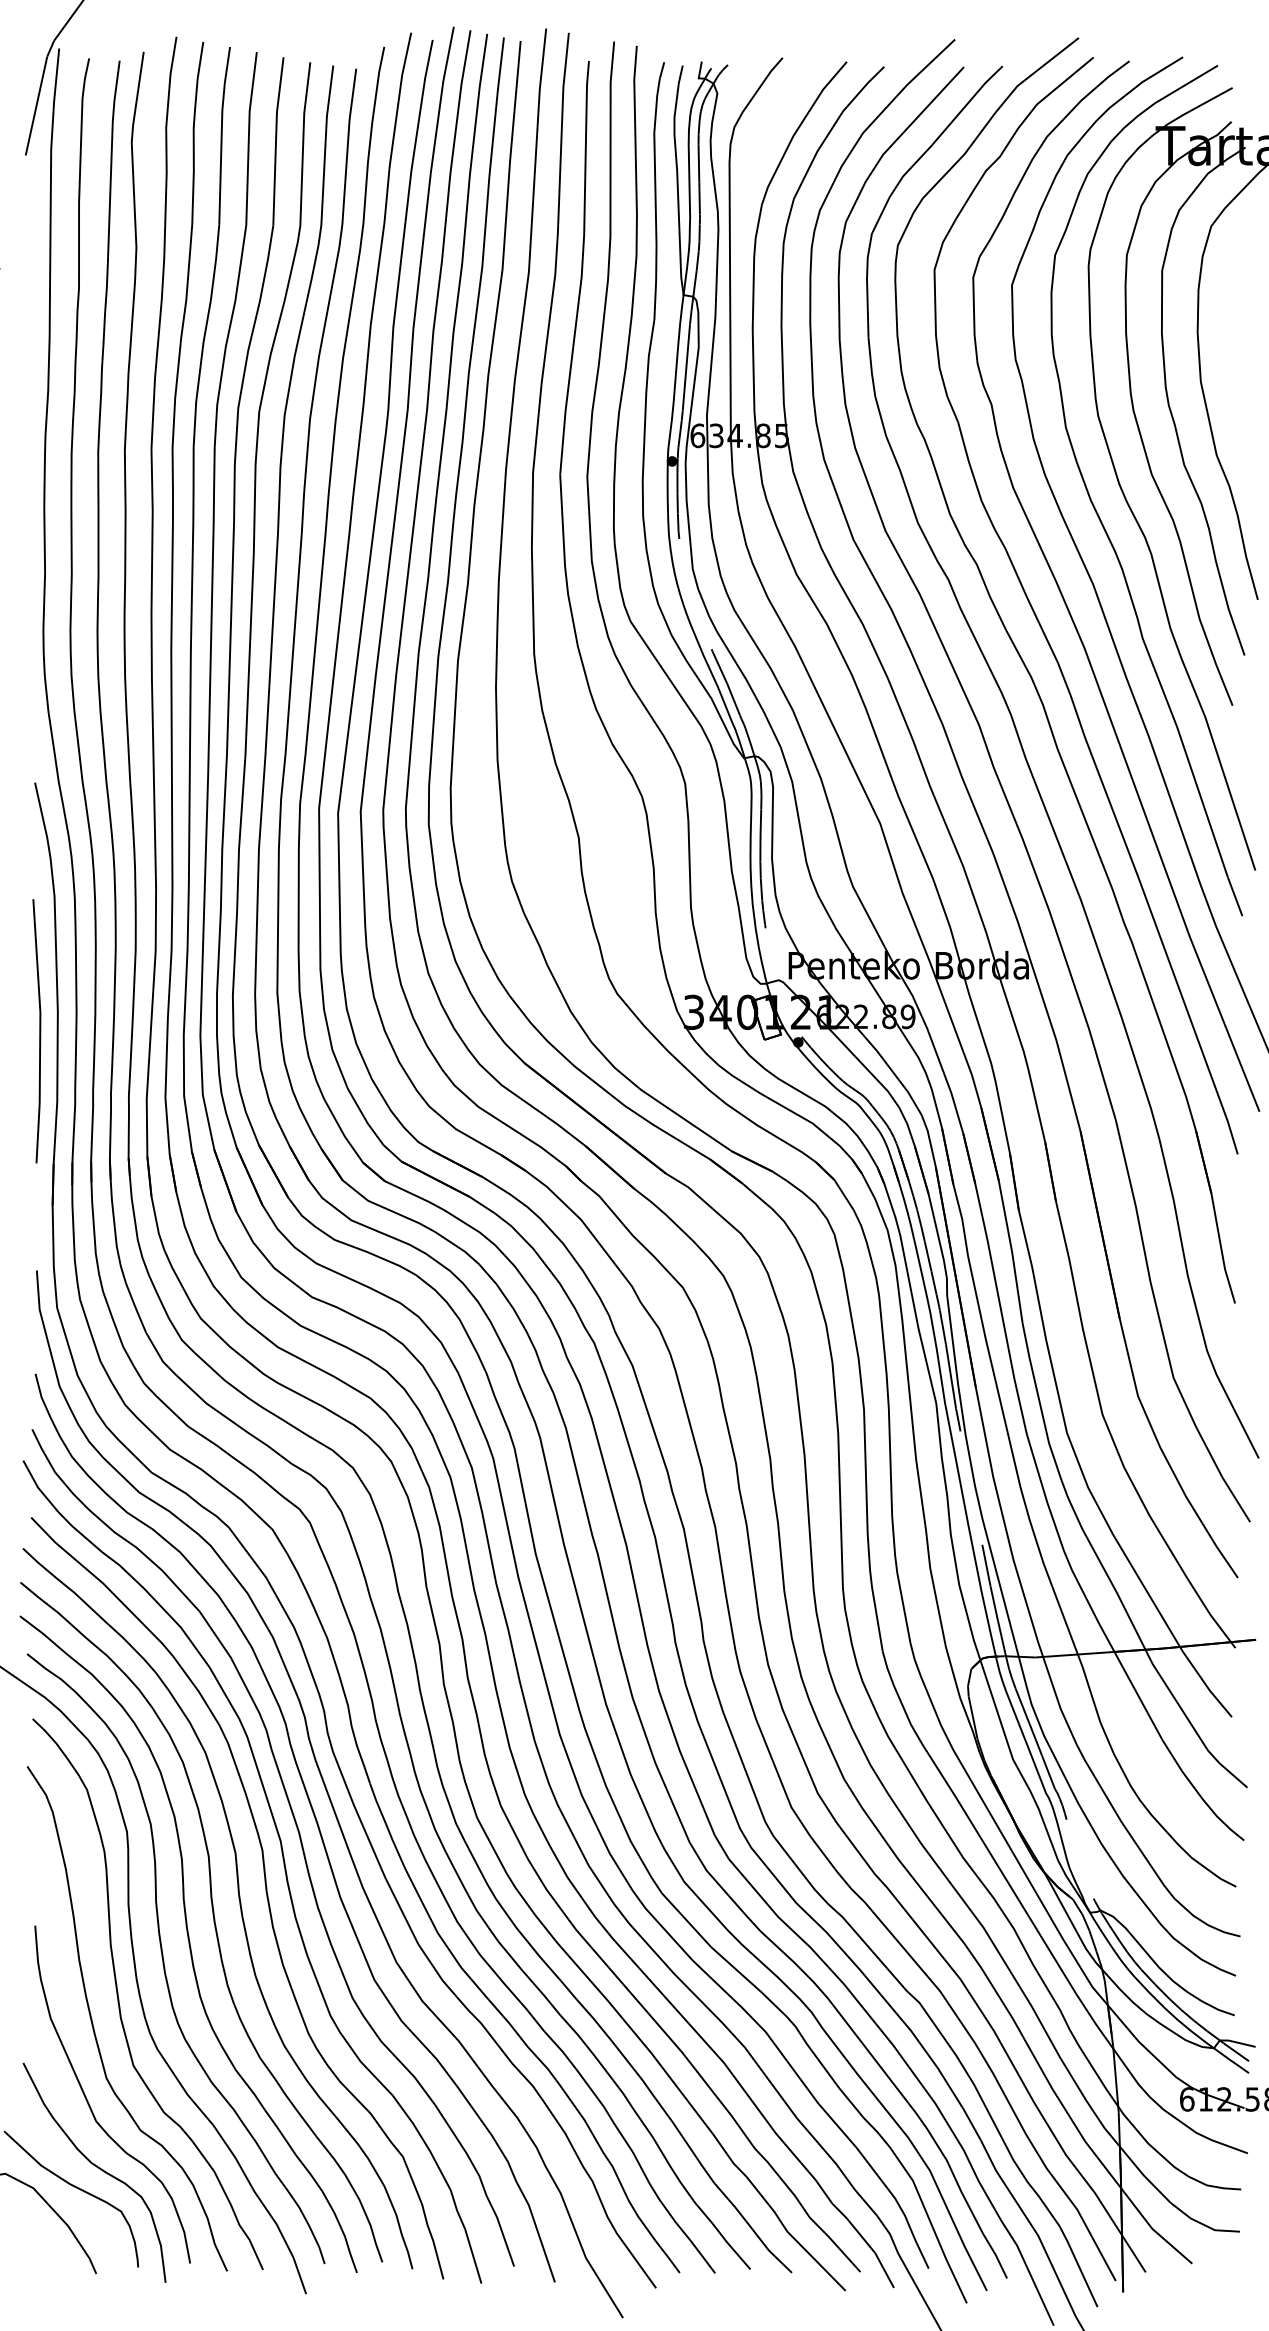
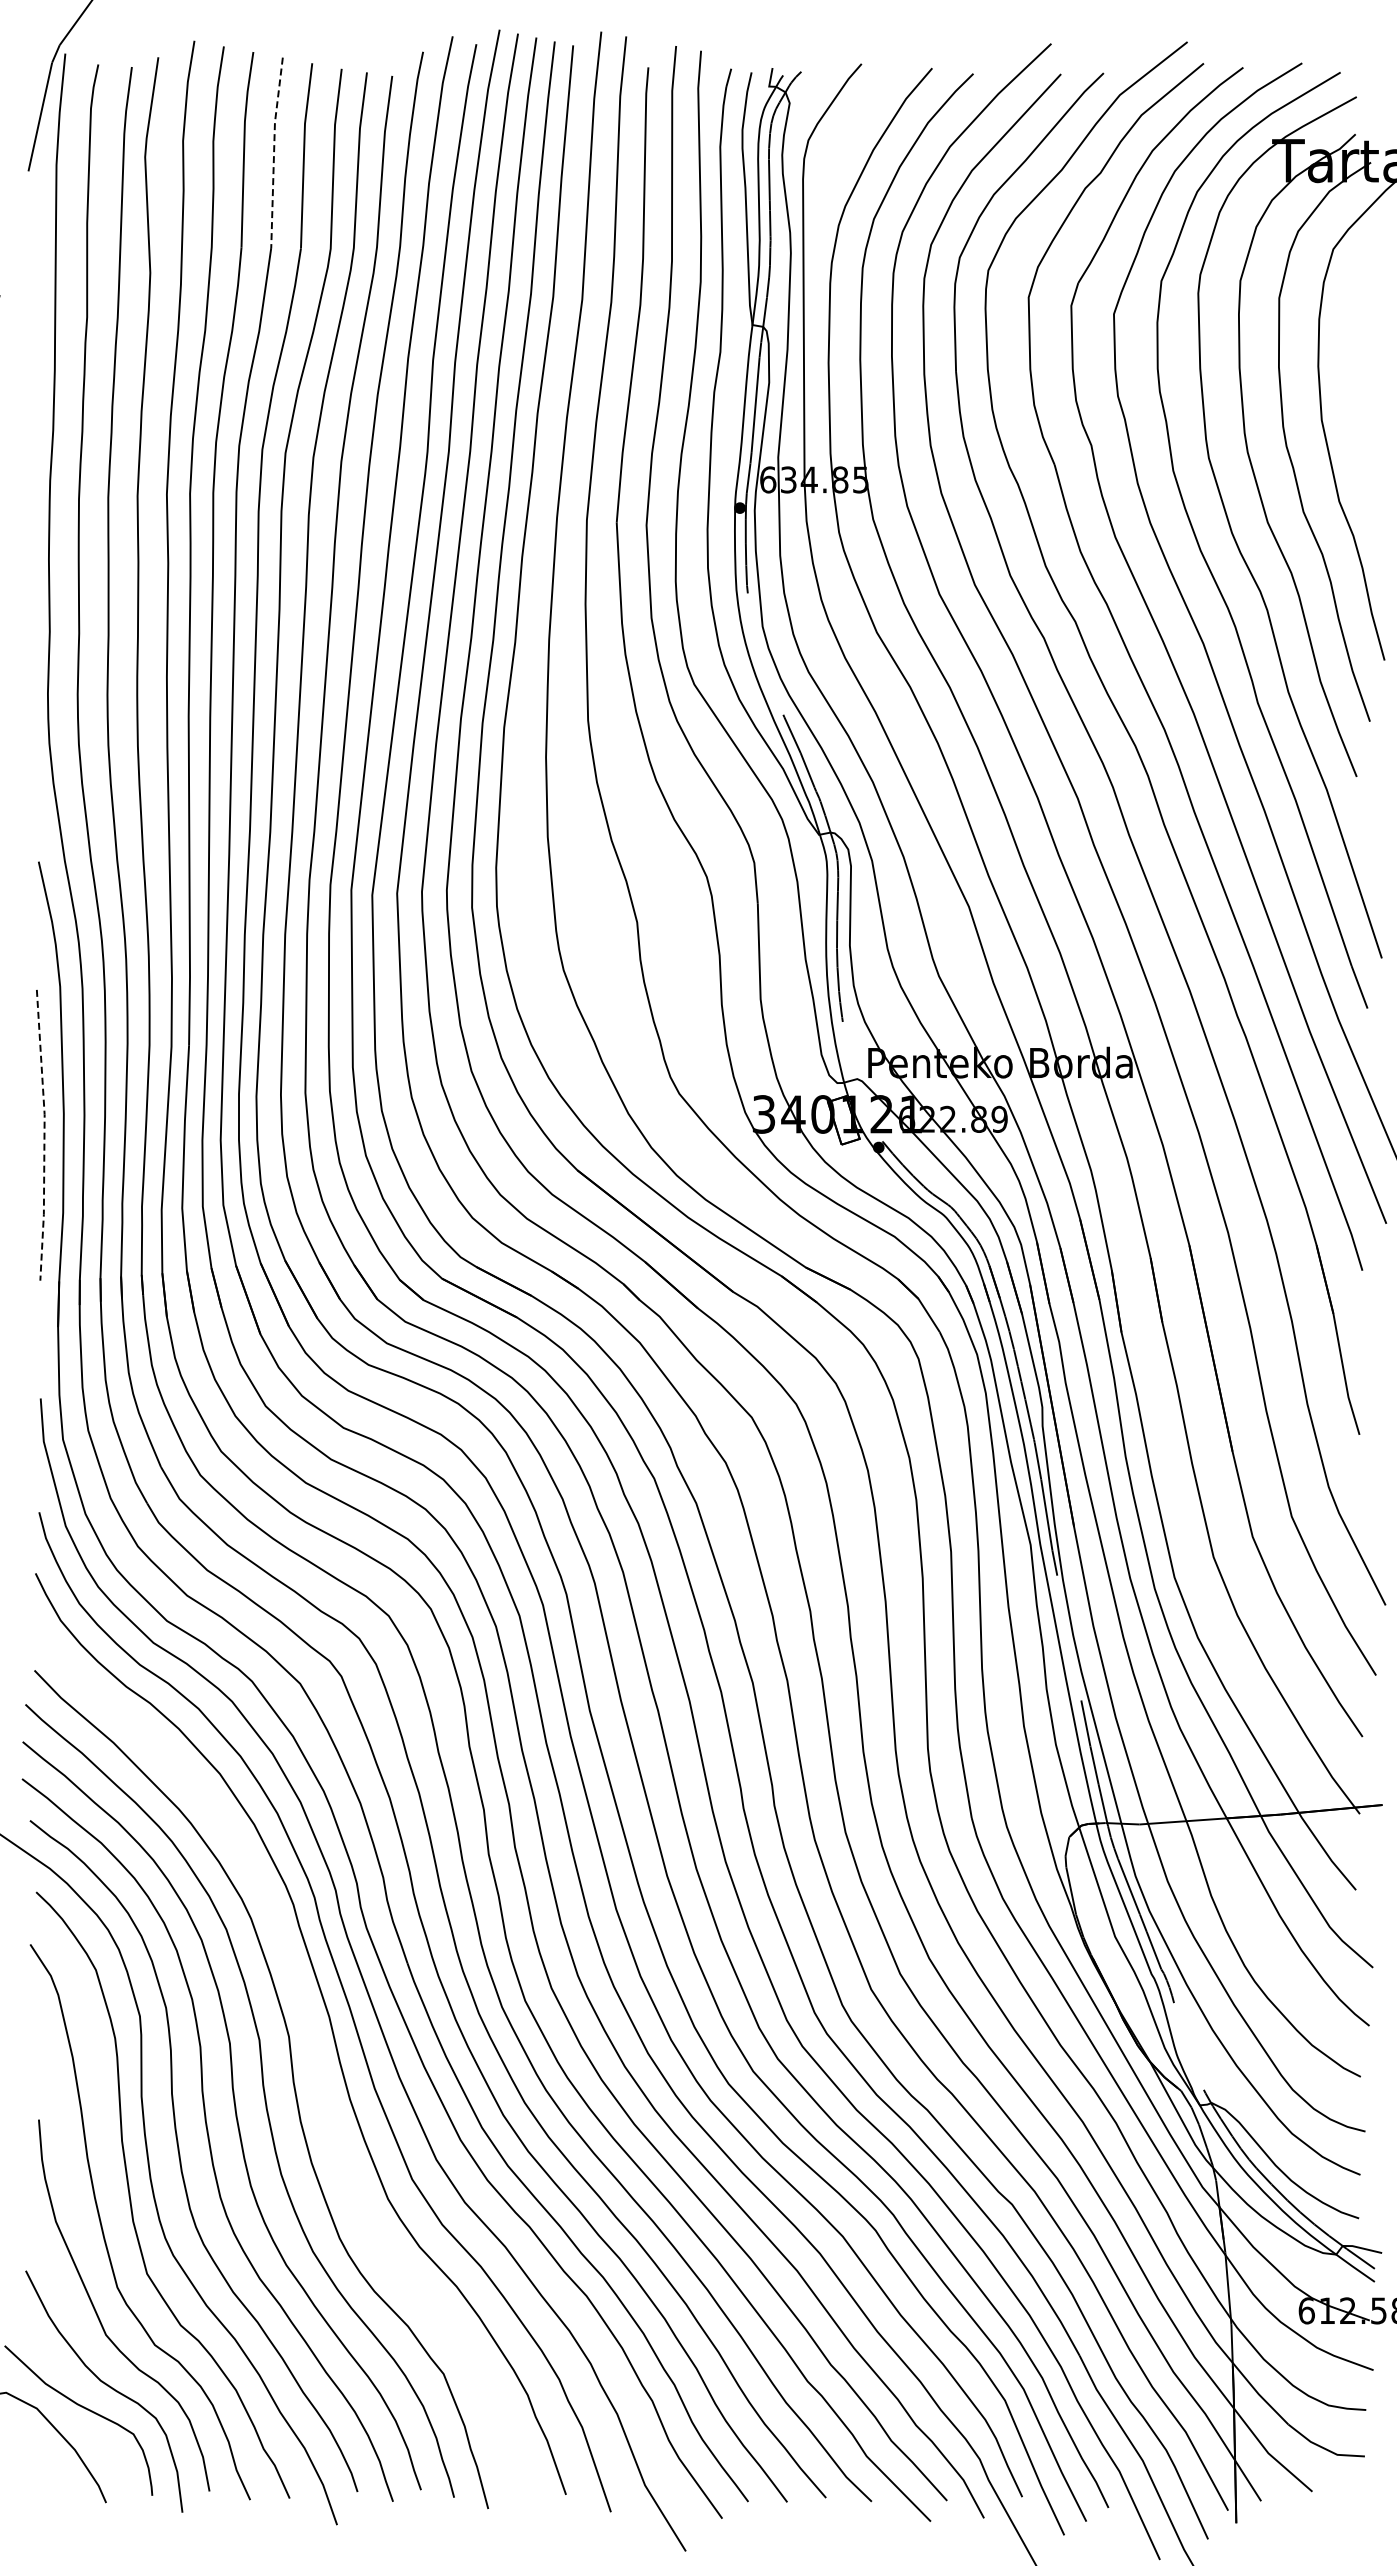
line: (249, 138) -> (274, 152), solid -> dashed
line: (40, 1032) -> (44, 1136), solid -> dashed
part: (283, 1866) -> (312, 2054), removed

